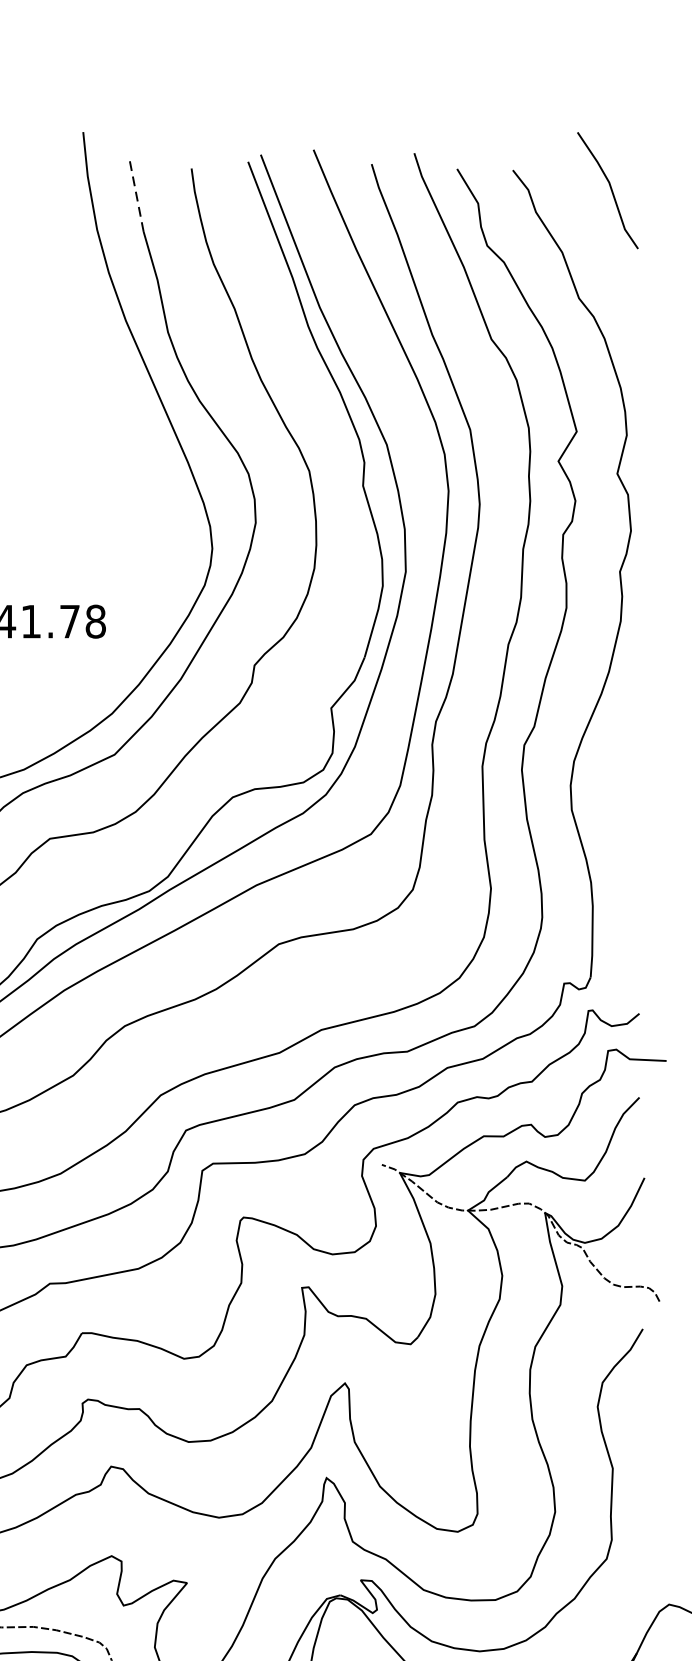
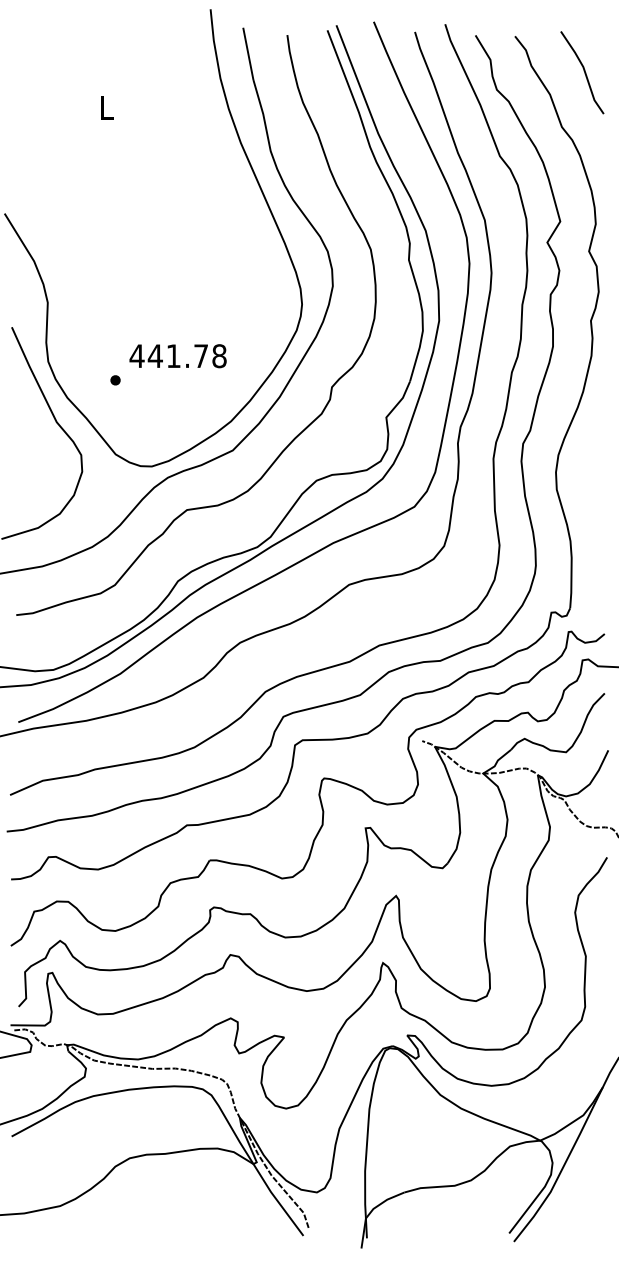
line: (609, 188) -> (583, 71), moved
line: (136, 194) -> (248, 53), dashed -> solid

